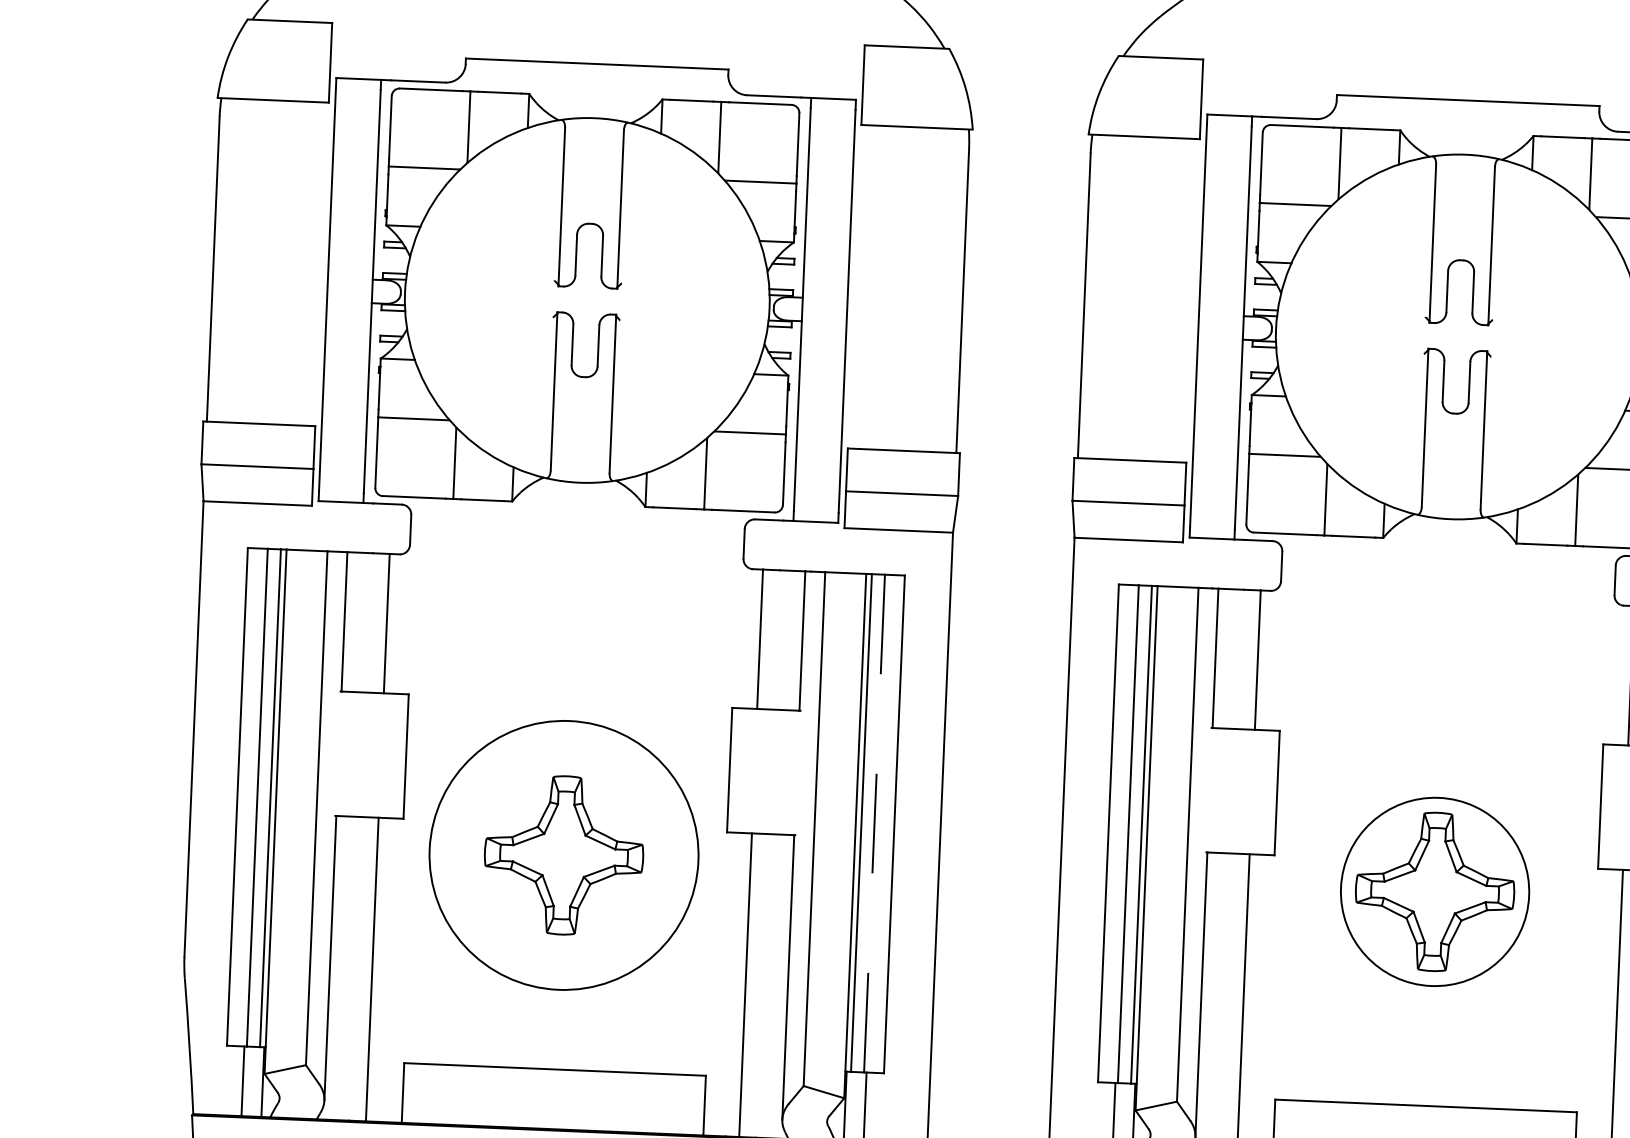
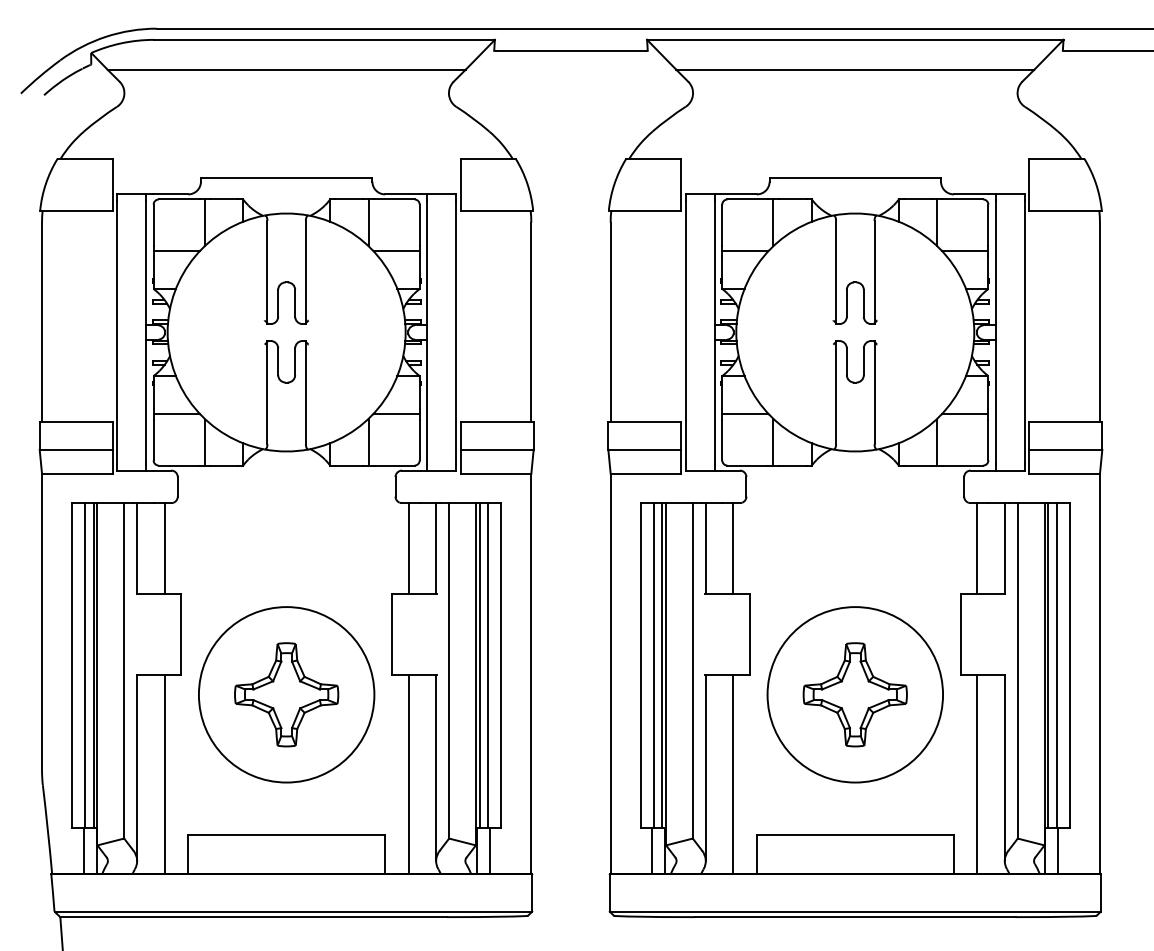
line: (875, 825) -> (488, 666), dashed -> solid
circle: (1435, 891) -> (855, 694), size x1.43

